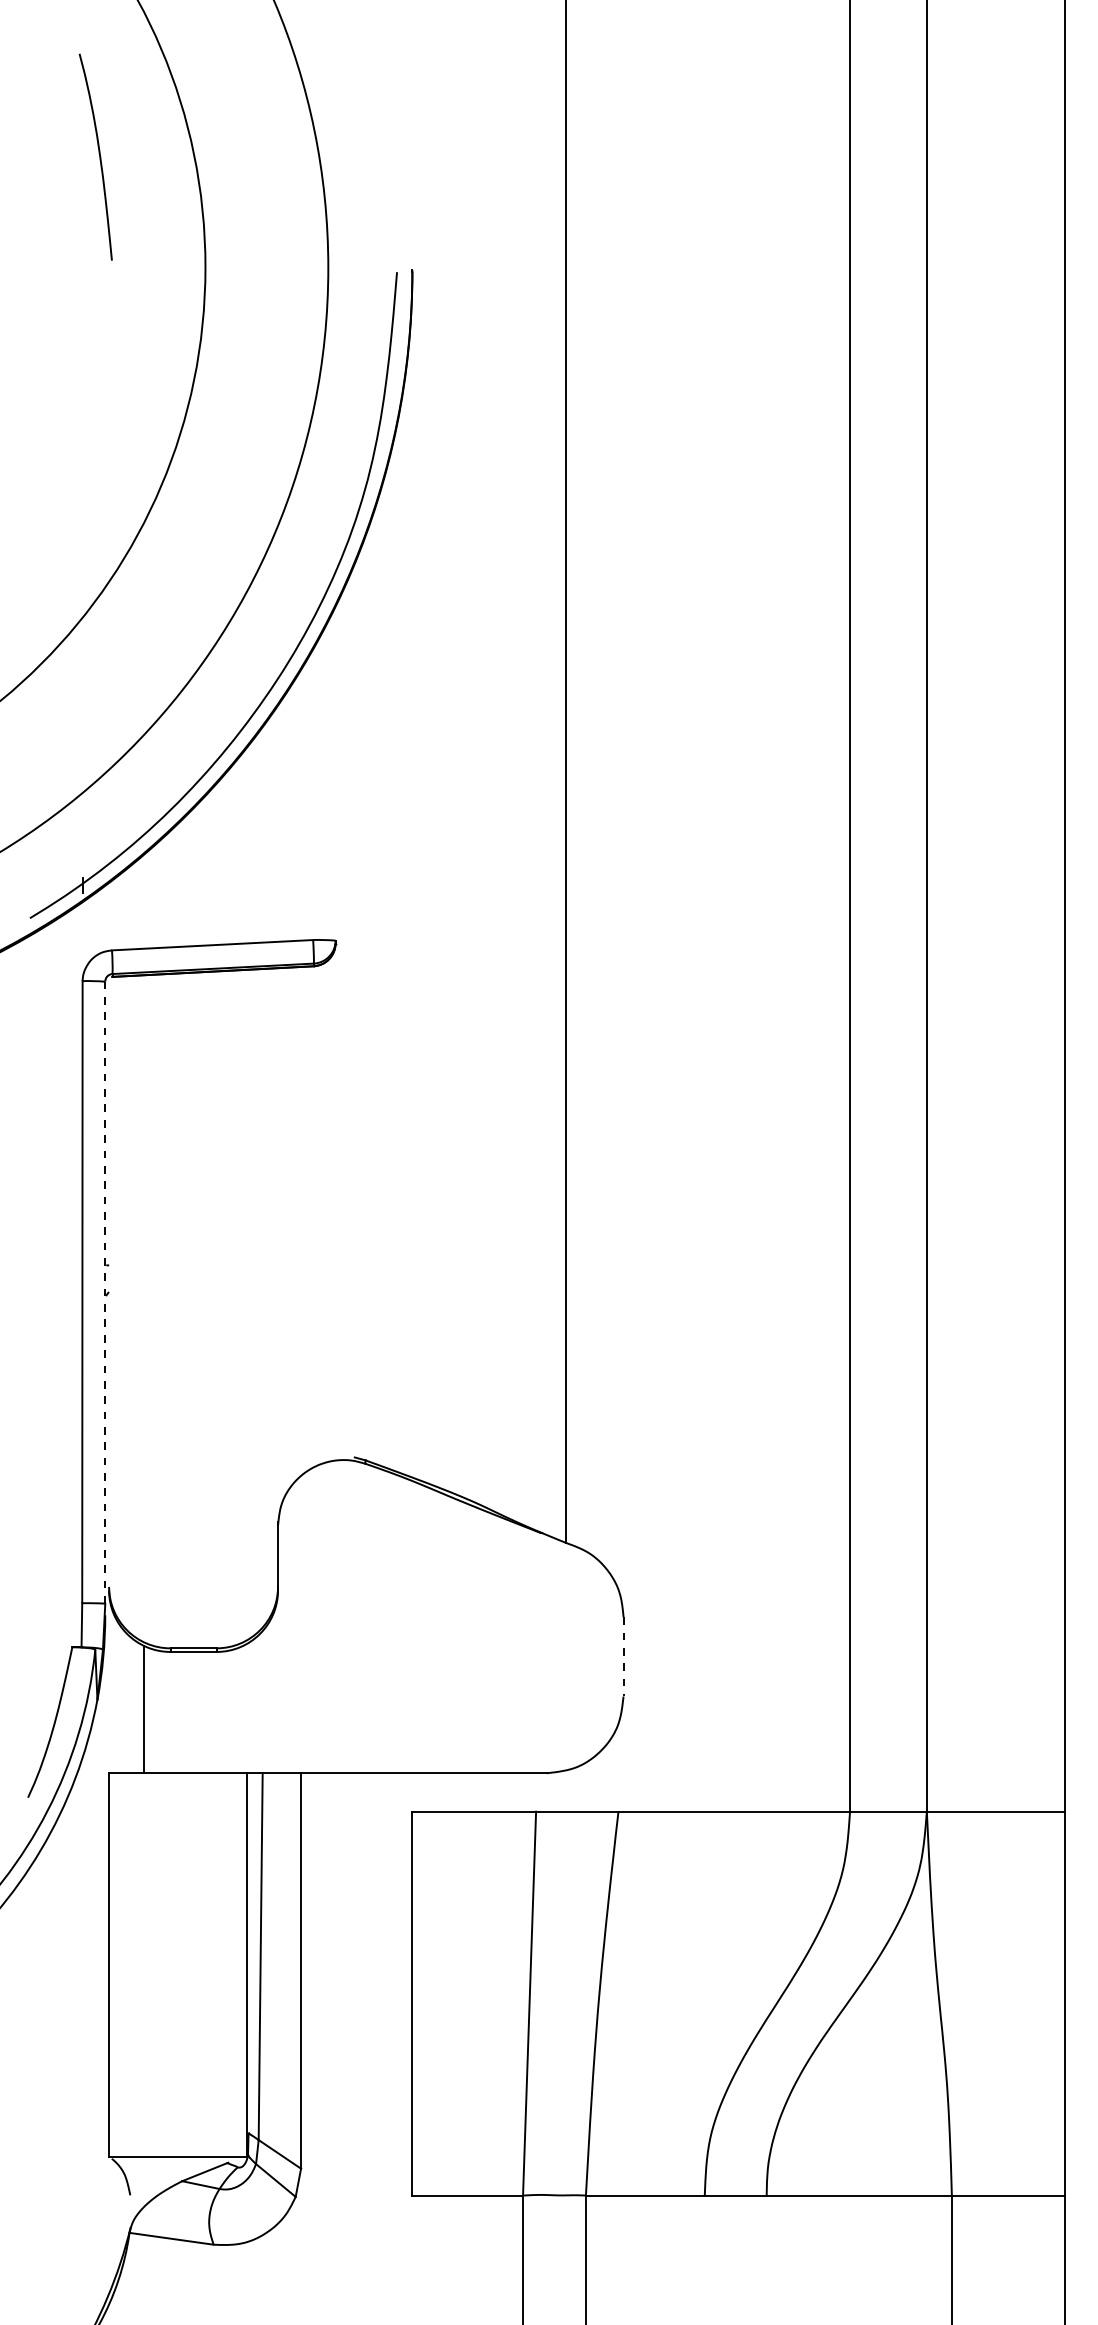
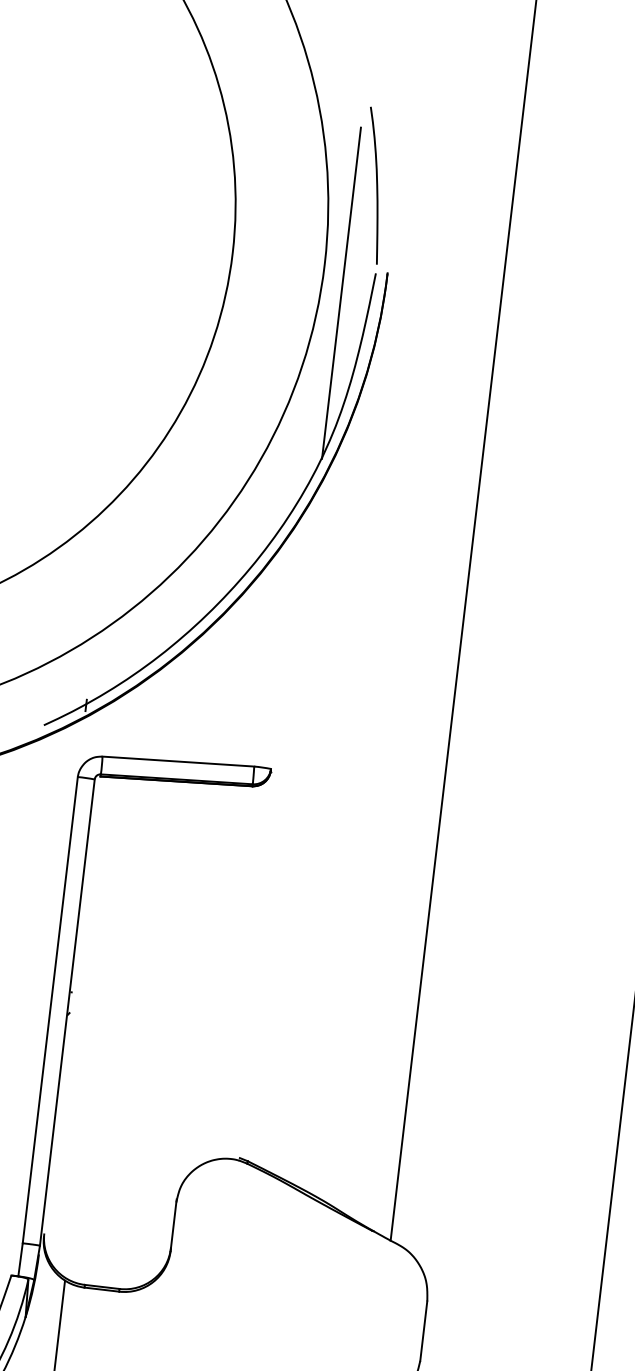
curve: (99, 156) -> (376, 185), moved
line: (354, 303) -> (341, 293), added
line: (105, 1293) -> (67, 1013), dashed -> solid
line: (623, 1656) -> (423, 1330), dashed -> solid

